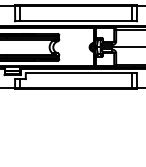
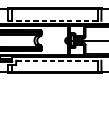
line: (76, 21) -> (55, 20), solid -> dashed
line: (81, 73) -> (58, 60), solid -> dashed

